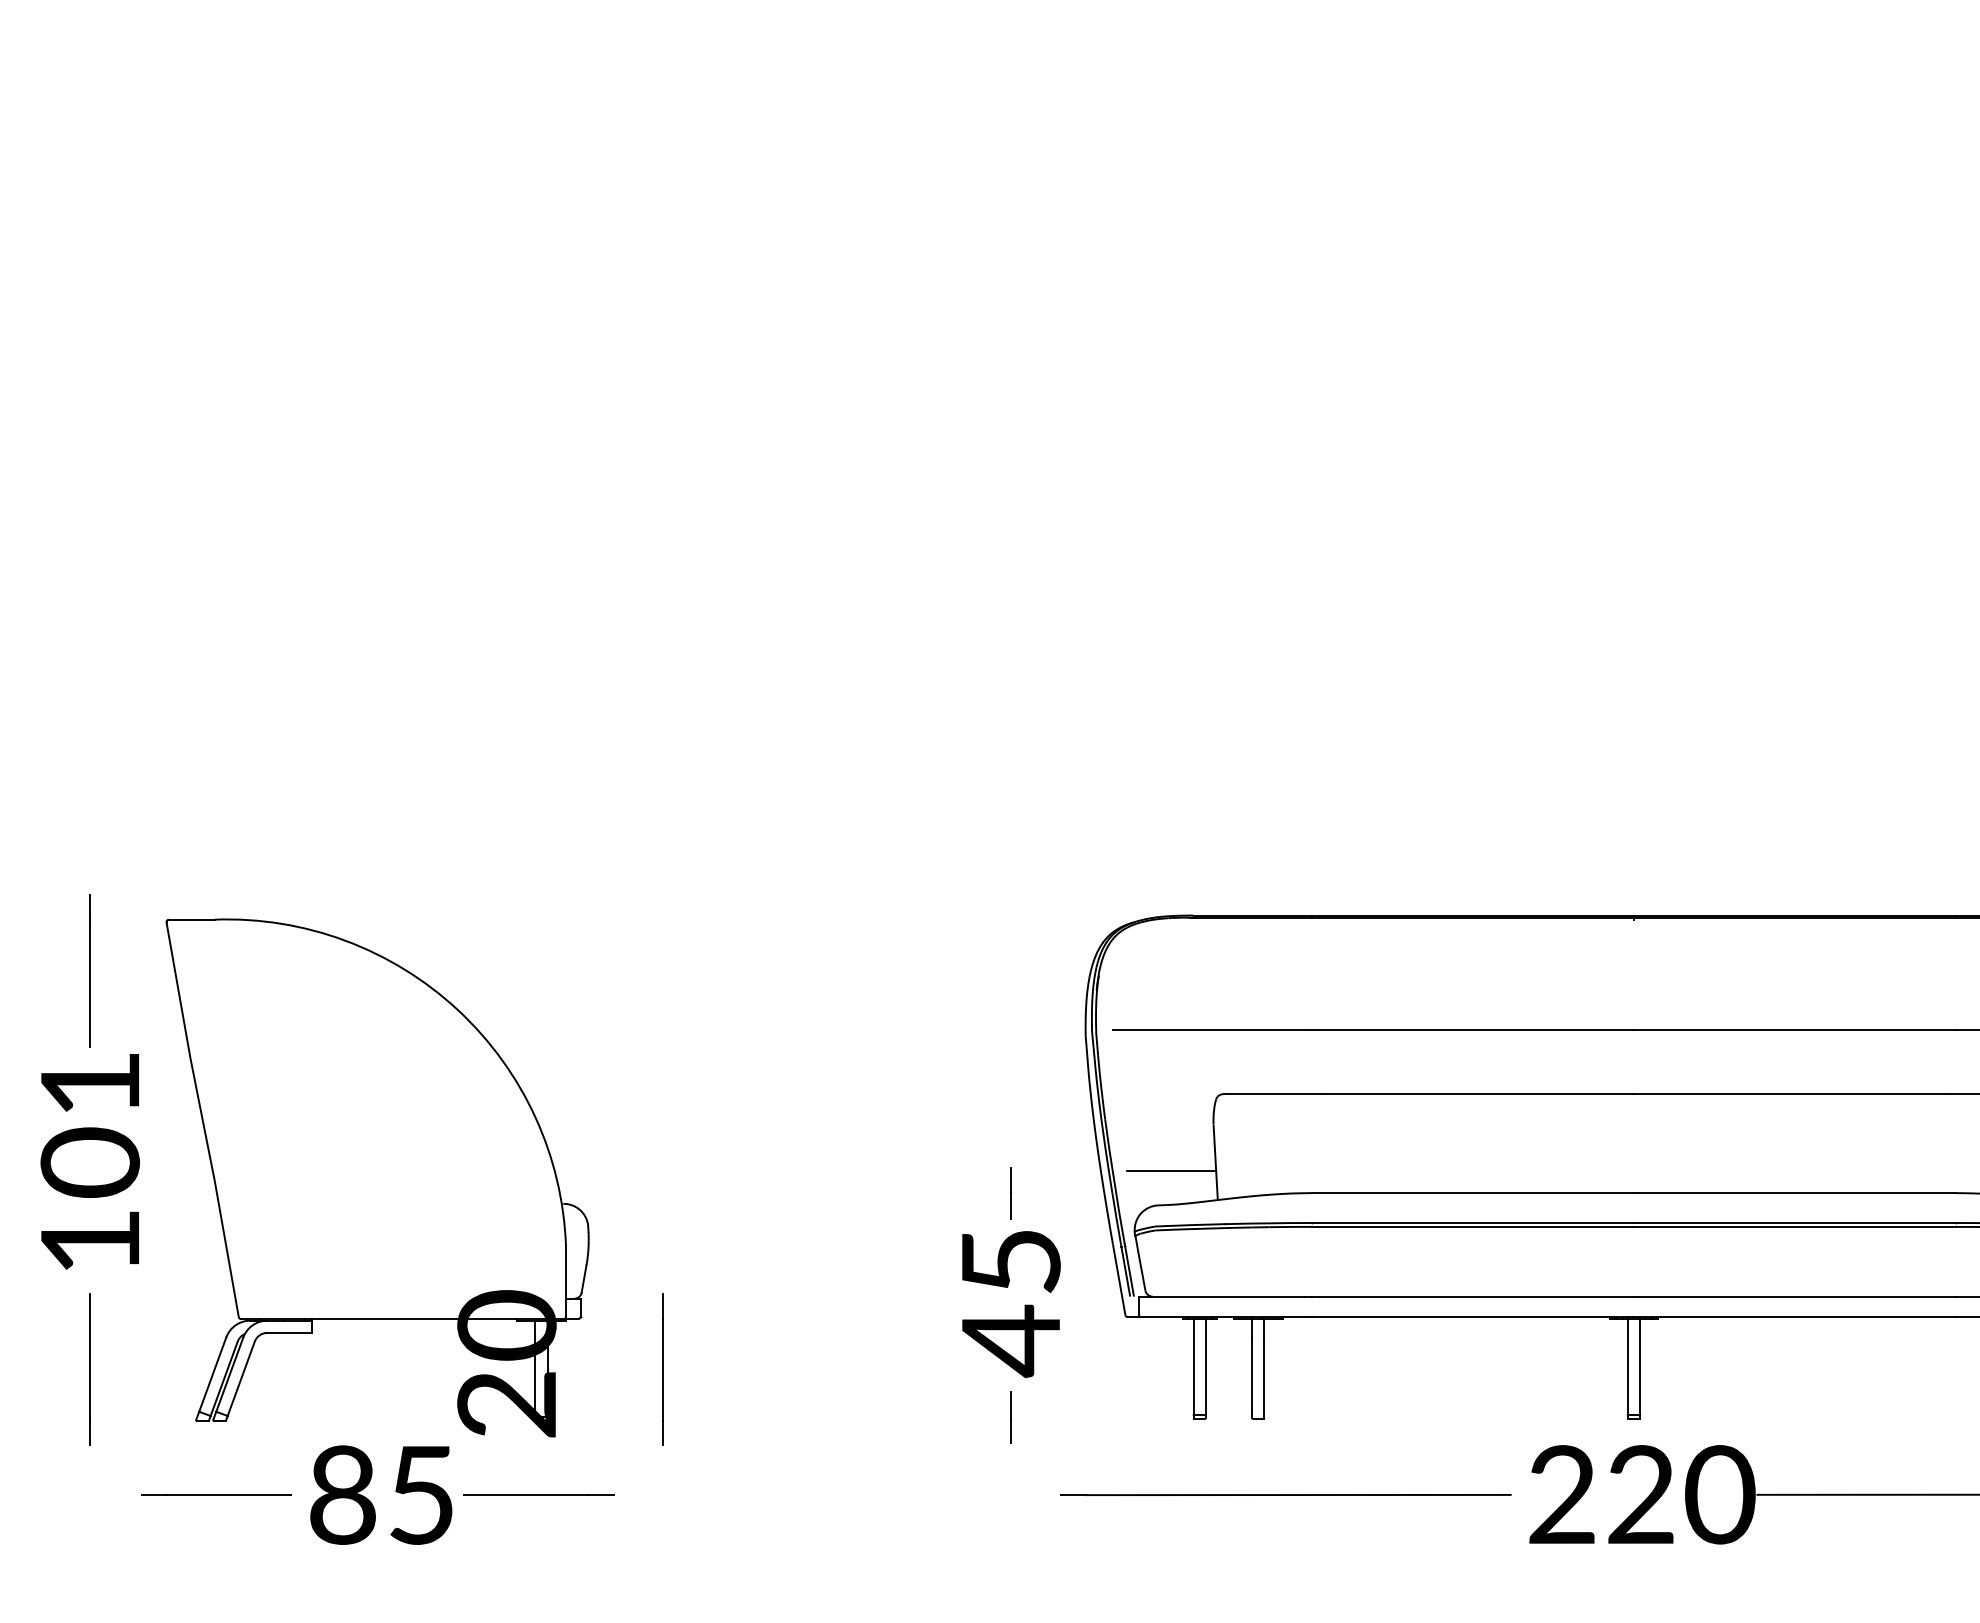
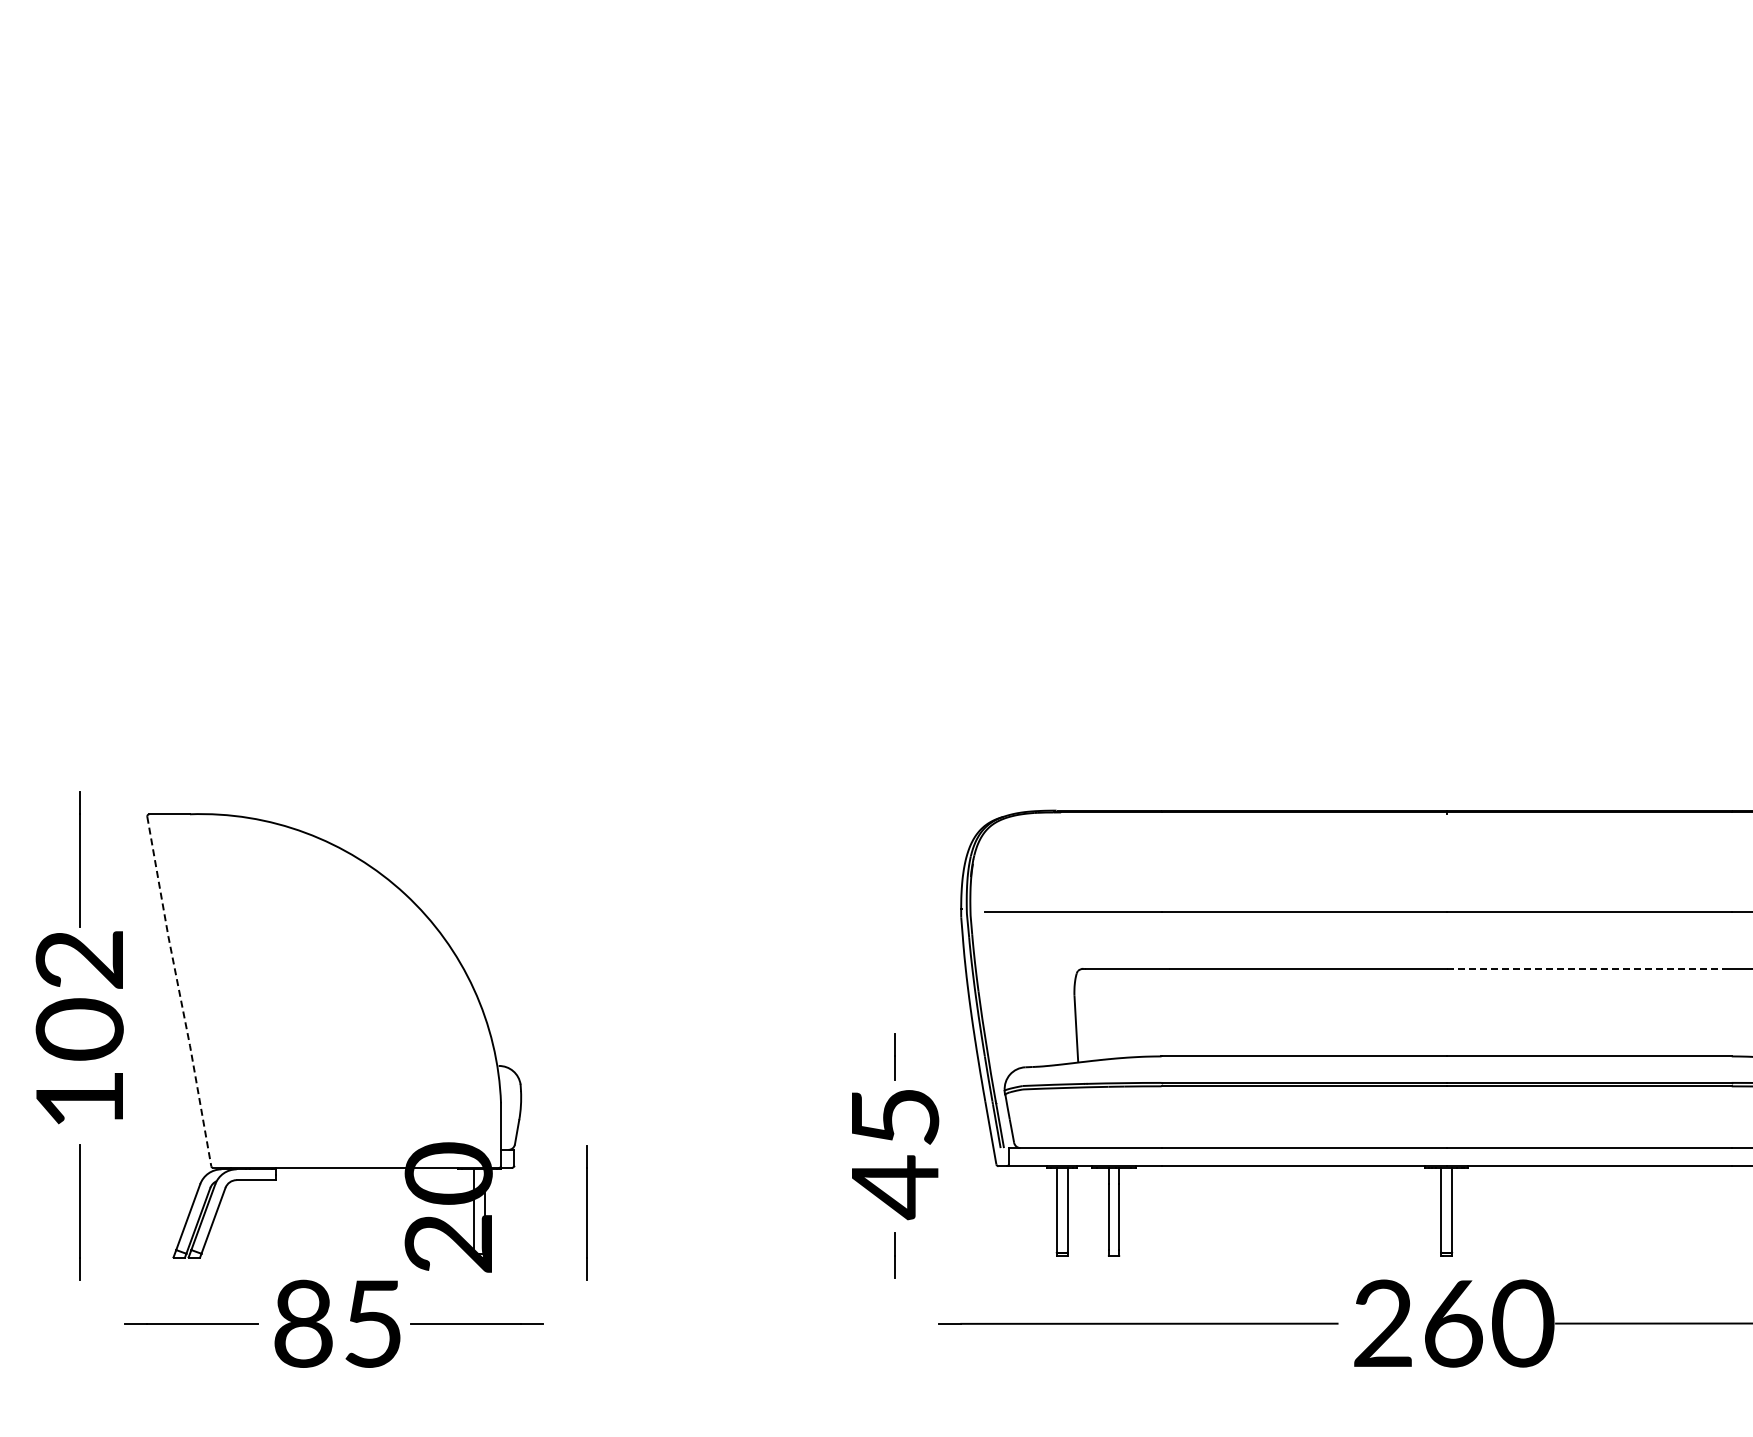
text: (88, 1083) -> (78, 959), 101 -> 102
line: (1790, 1093) -> (1585, 968), solid -> dashed
line: (202, 1120) -> (179, 992), solid -> dashed
line: (1170, 1170) -> (1036, 1036), removed
text: (1641, 1494) -> (1453, 1323), 220 -> 260

